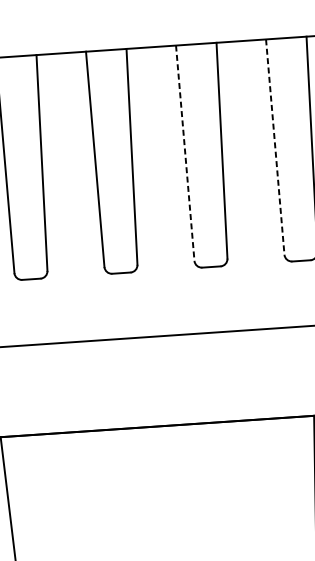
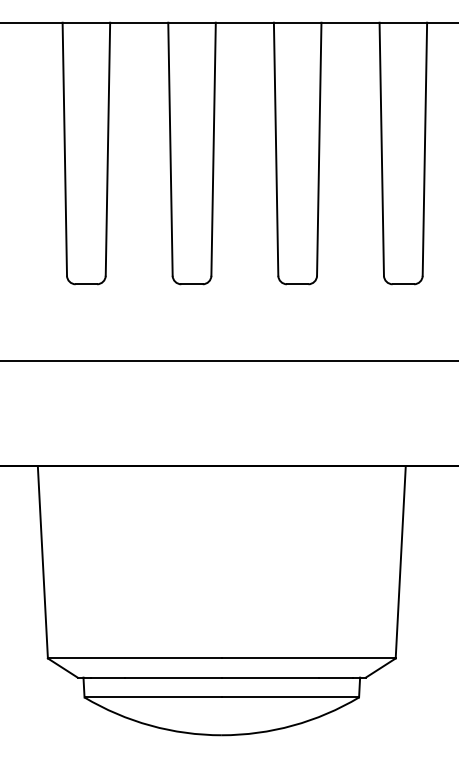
line: (275, 147) -> (381, 149), dashed -> solid
line: (185, 153) -> (276, 149), dashed -> solid

